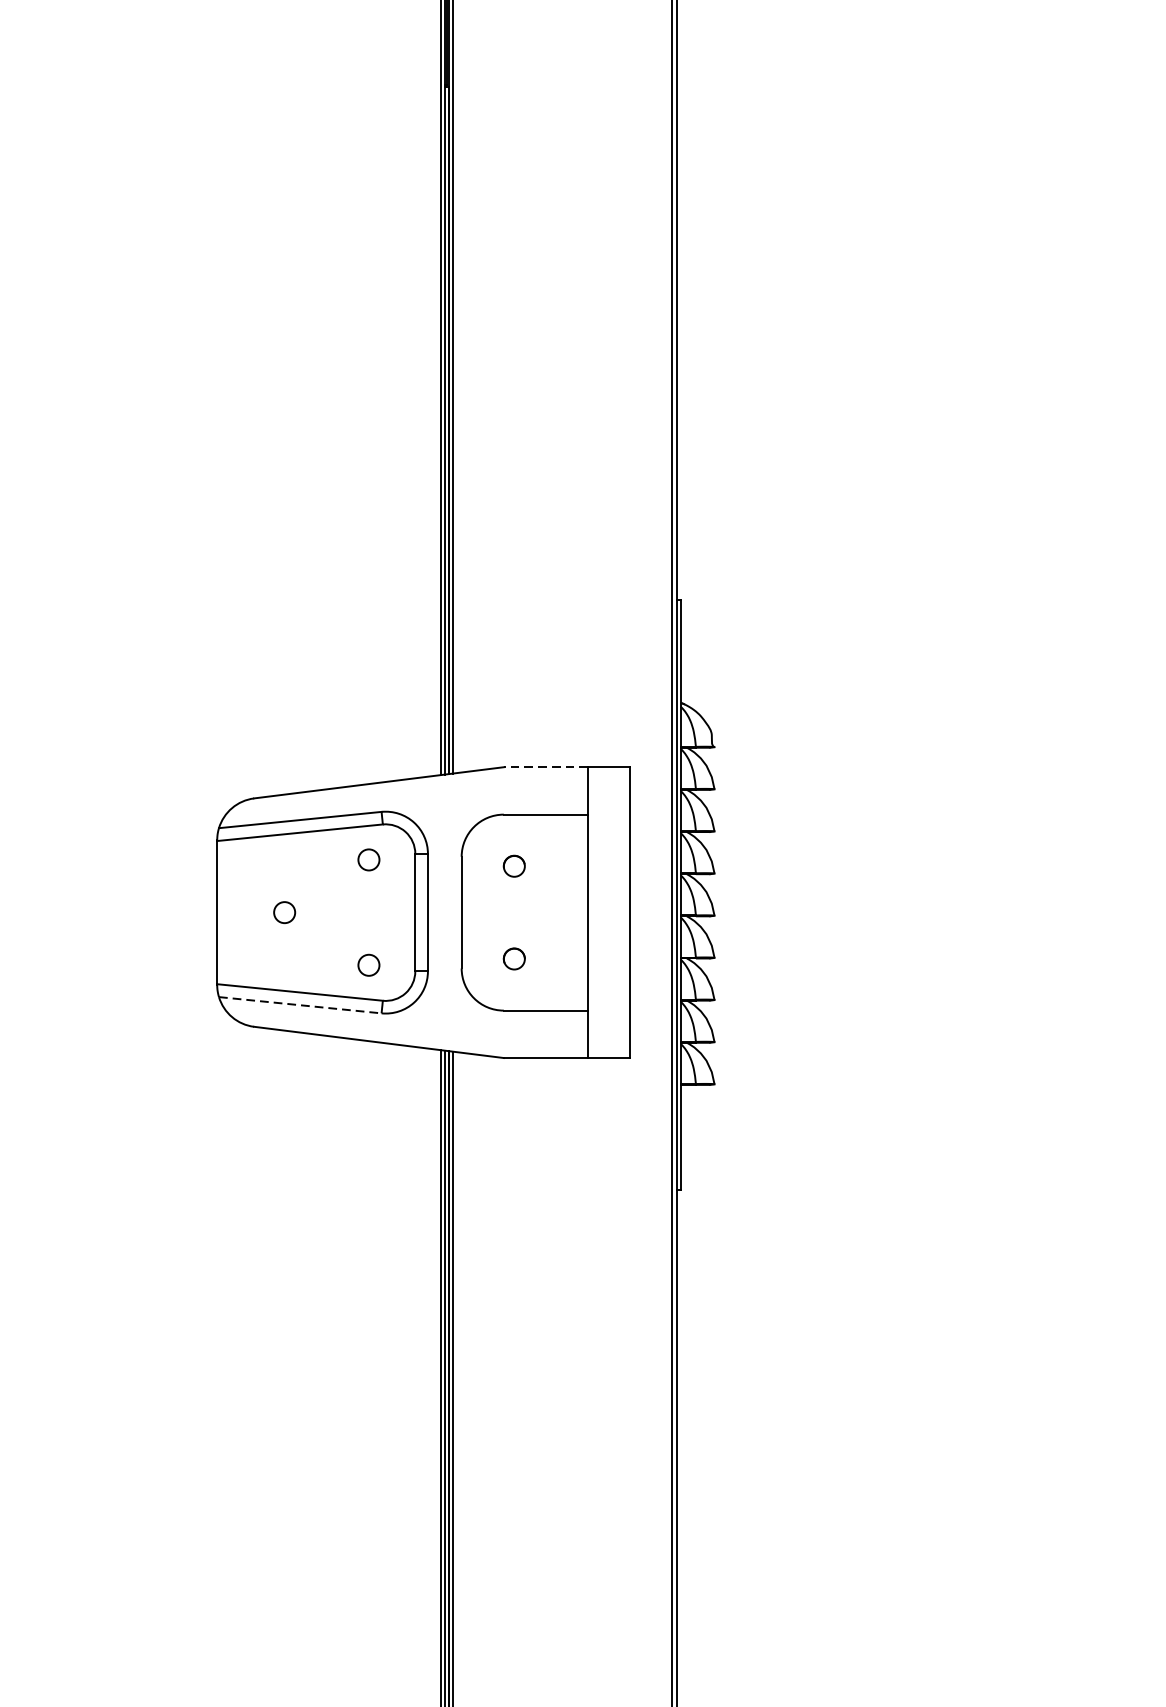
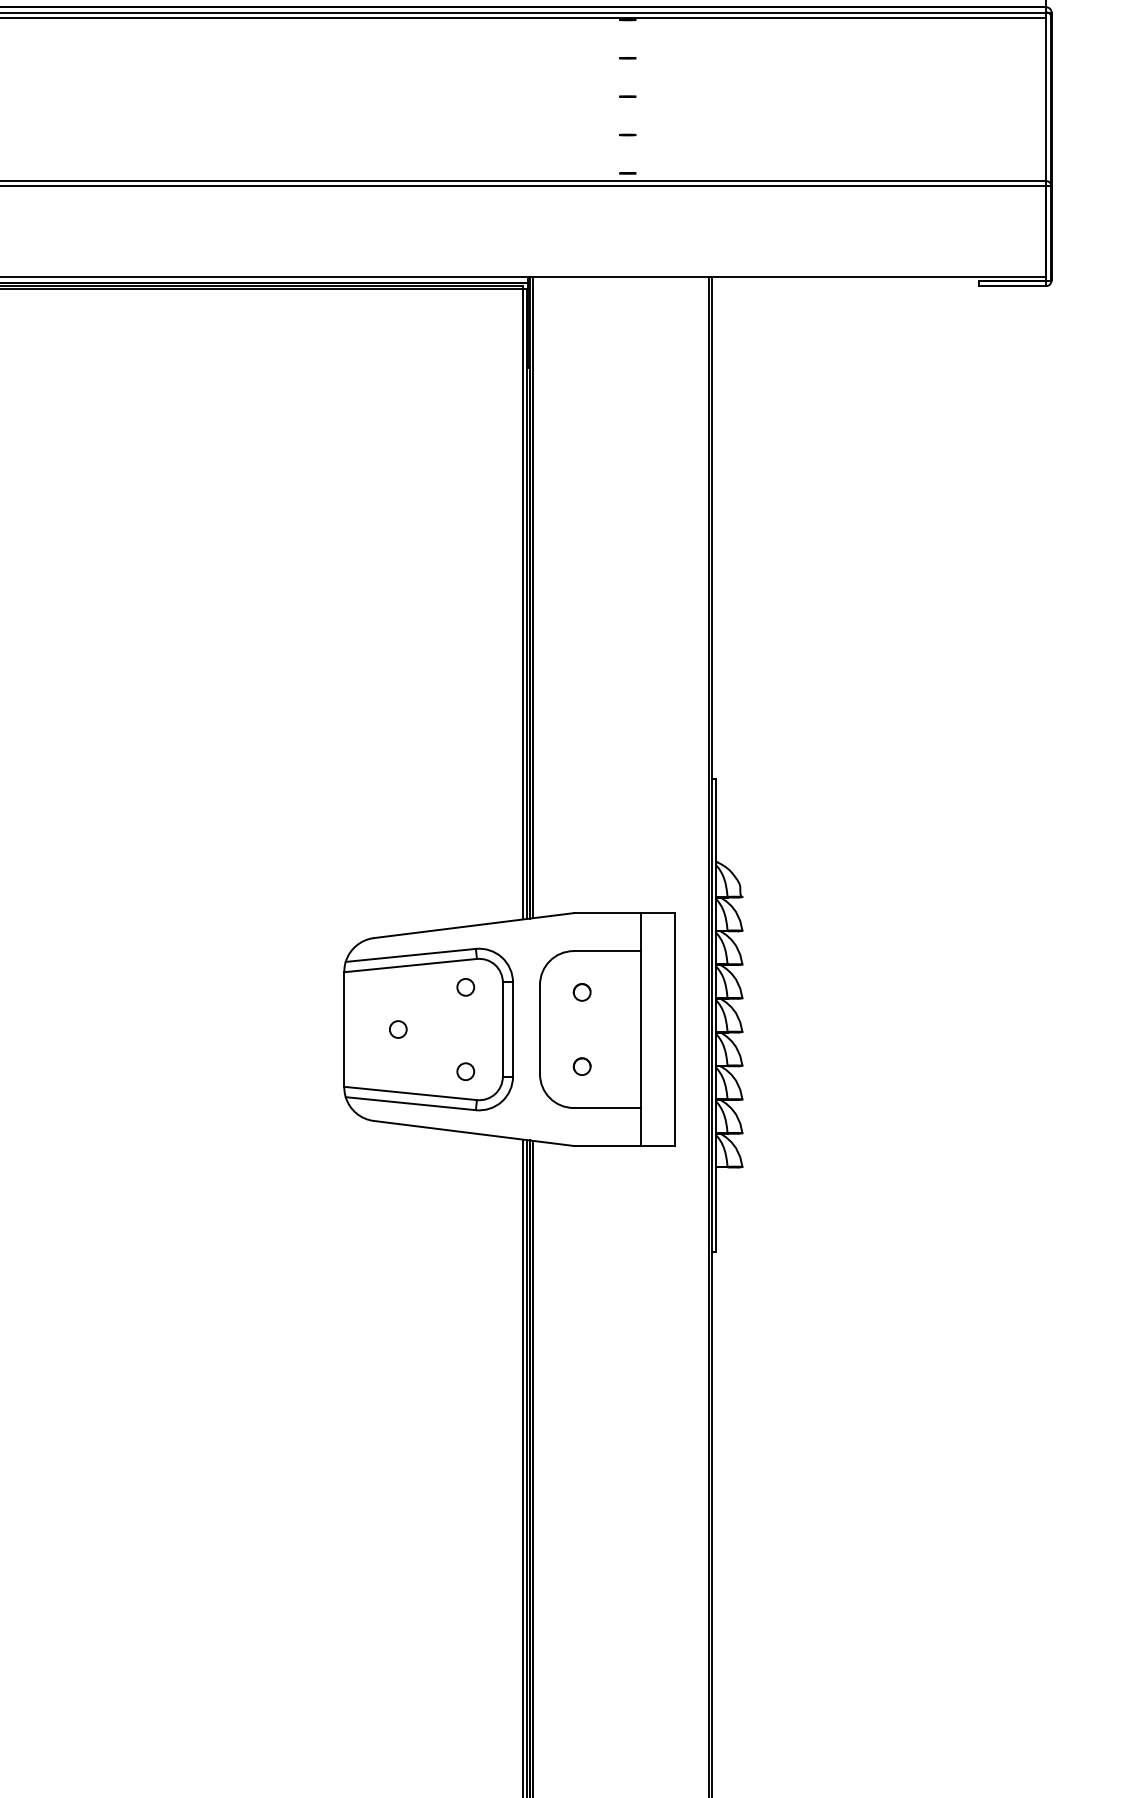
line: (545, 767) -> (607, 913), dashed -> solid
line: (301, 1005) -> (411, 1103), dashed -> solid

